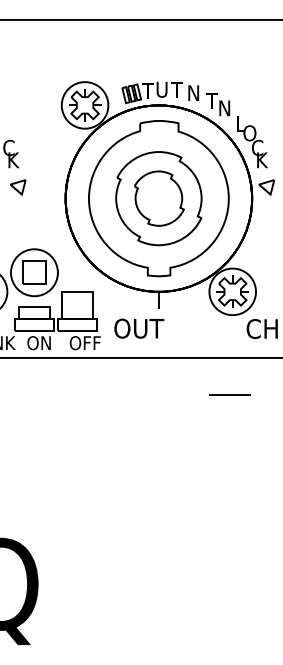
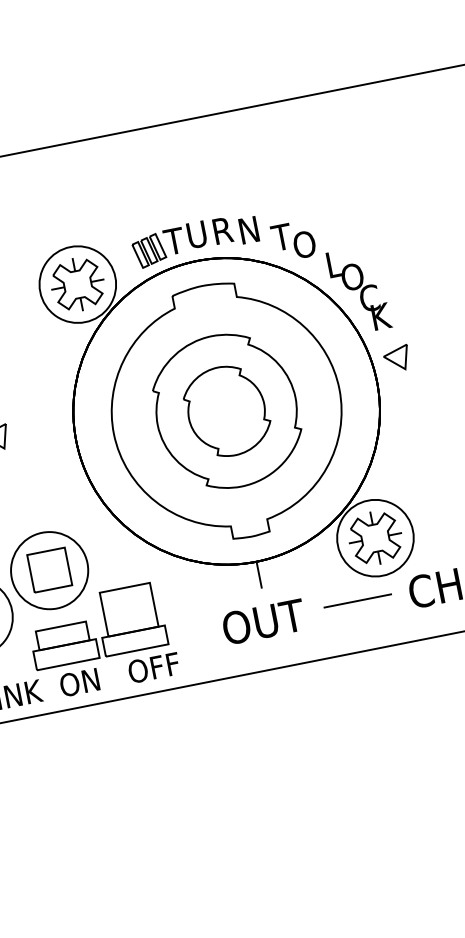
text: (177, 90) -> (222, 231), T -> R
text: (224, 108) -> (303, 245), N -> O
text: (139, 328) -> (264, 621), moved
line: (229, 394) -> (357, 599), moved

